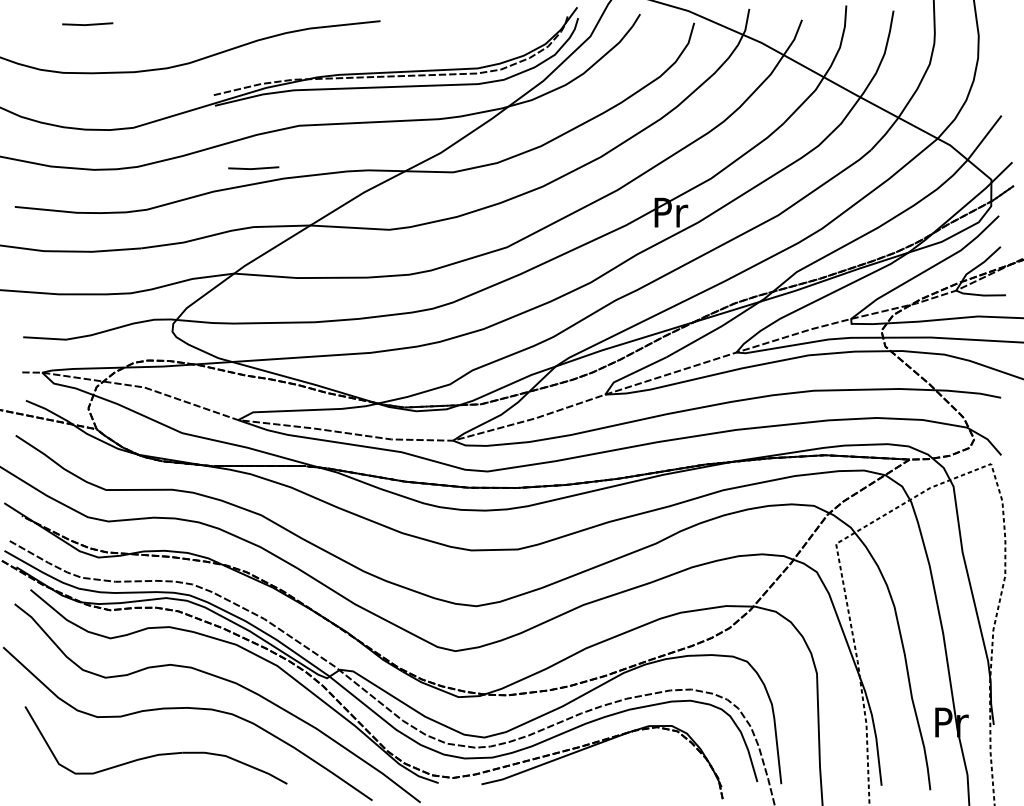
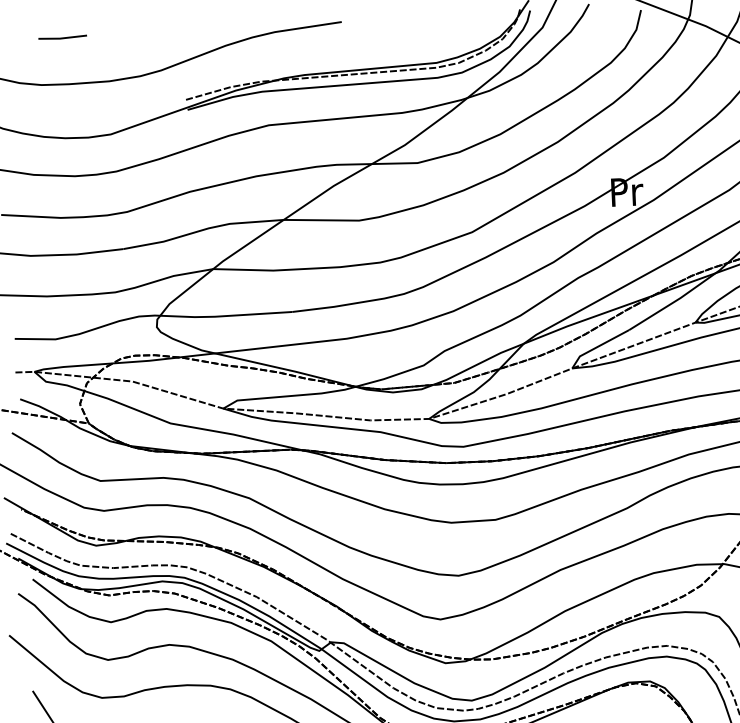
line: (253, 168) -> (227, 168), removed

